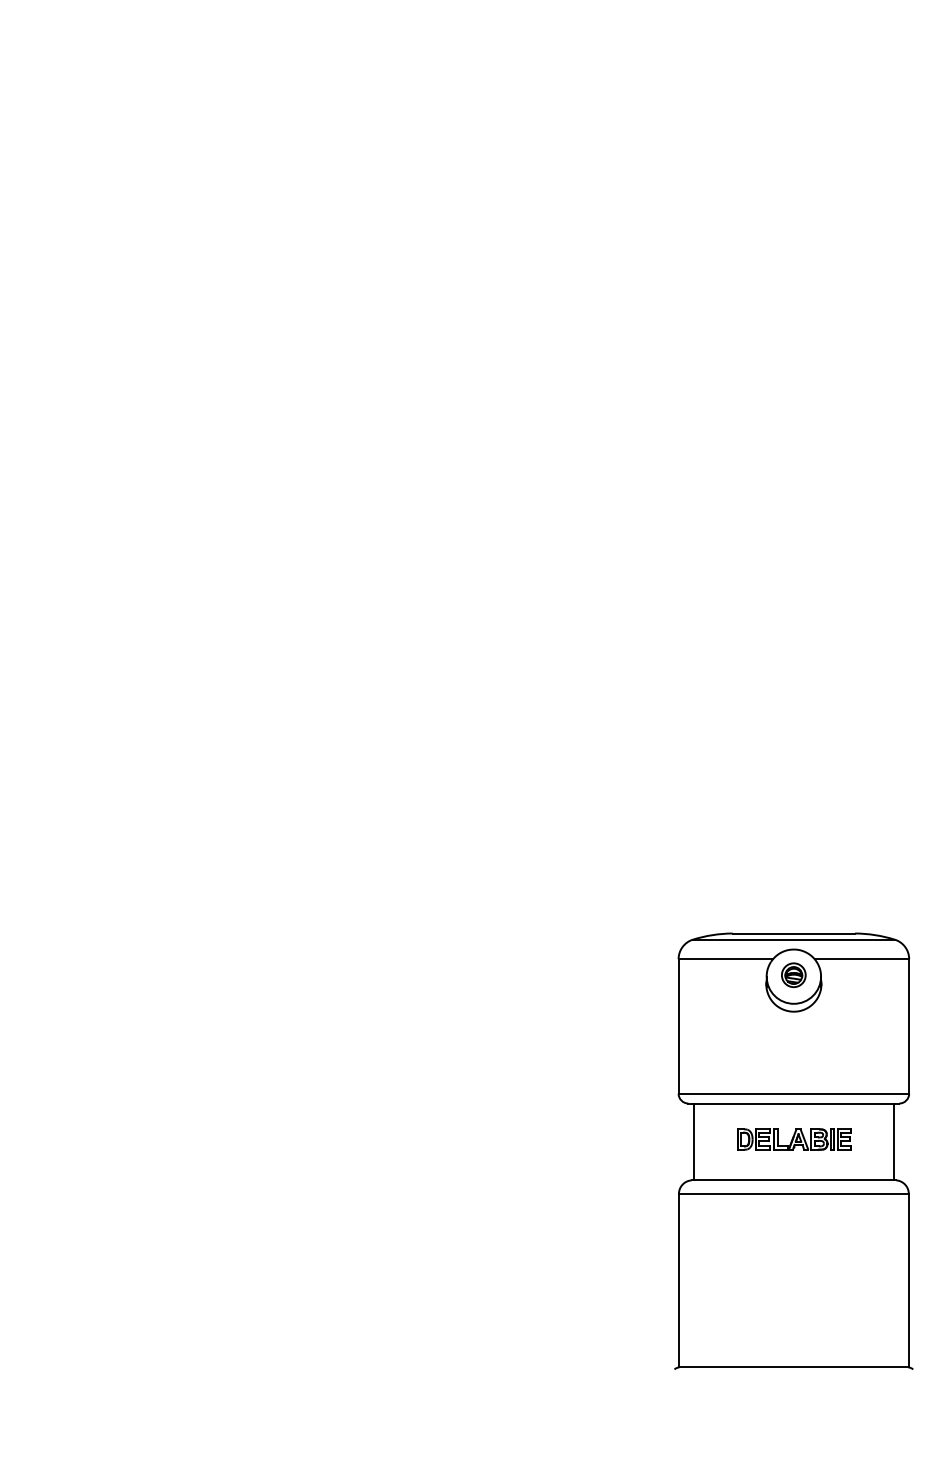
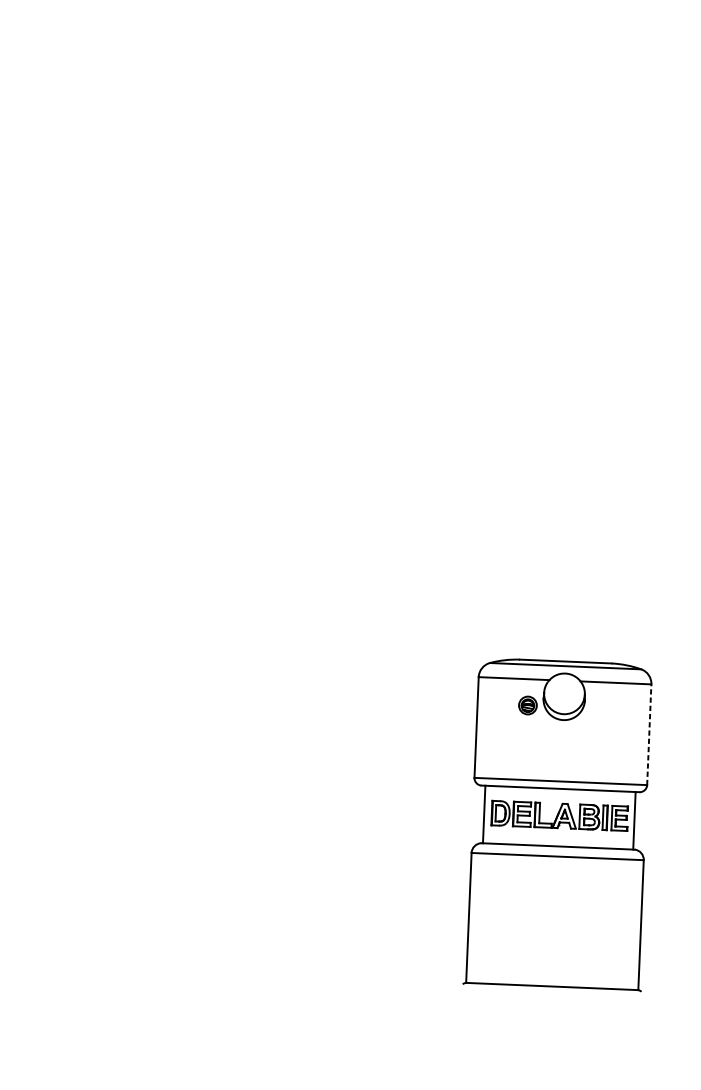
part: (793, 974) -> (527, 704), moved
line: (909, 1025) -> (649, 734), solid -> dashed
part: (794, 1139) -> (559, 815), size x1.6

